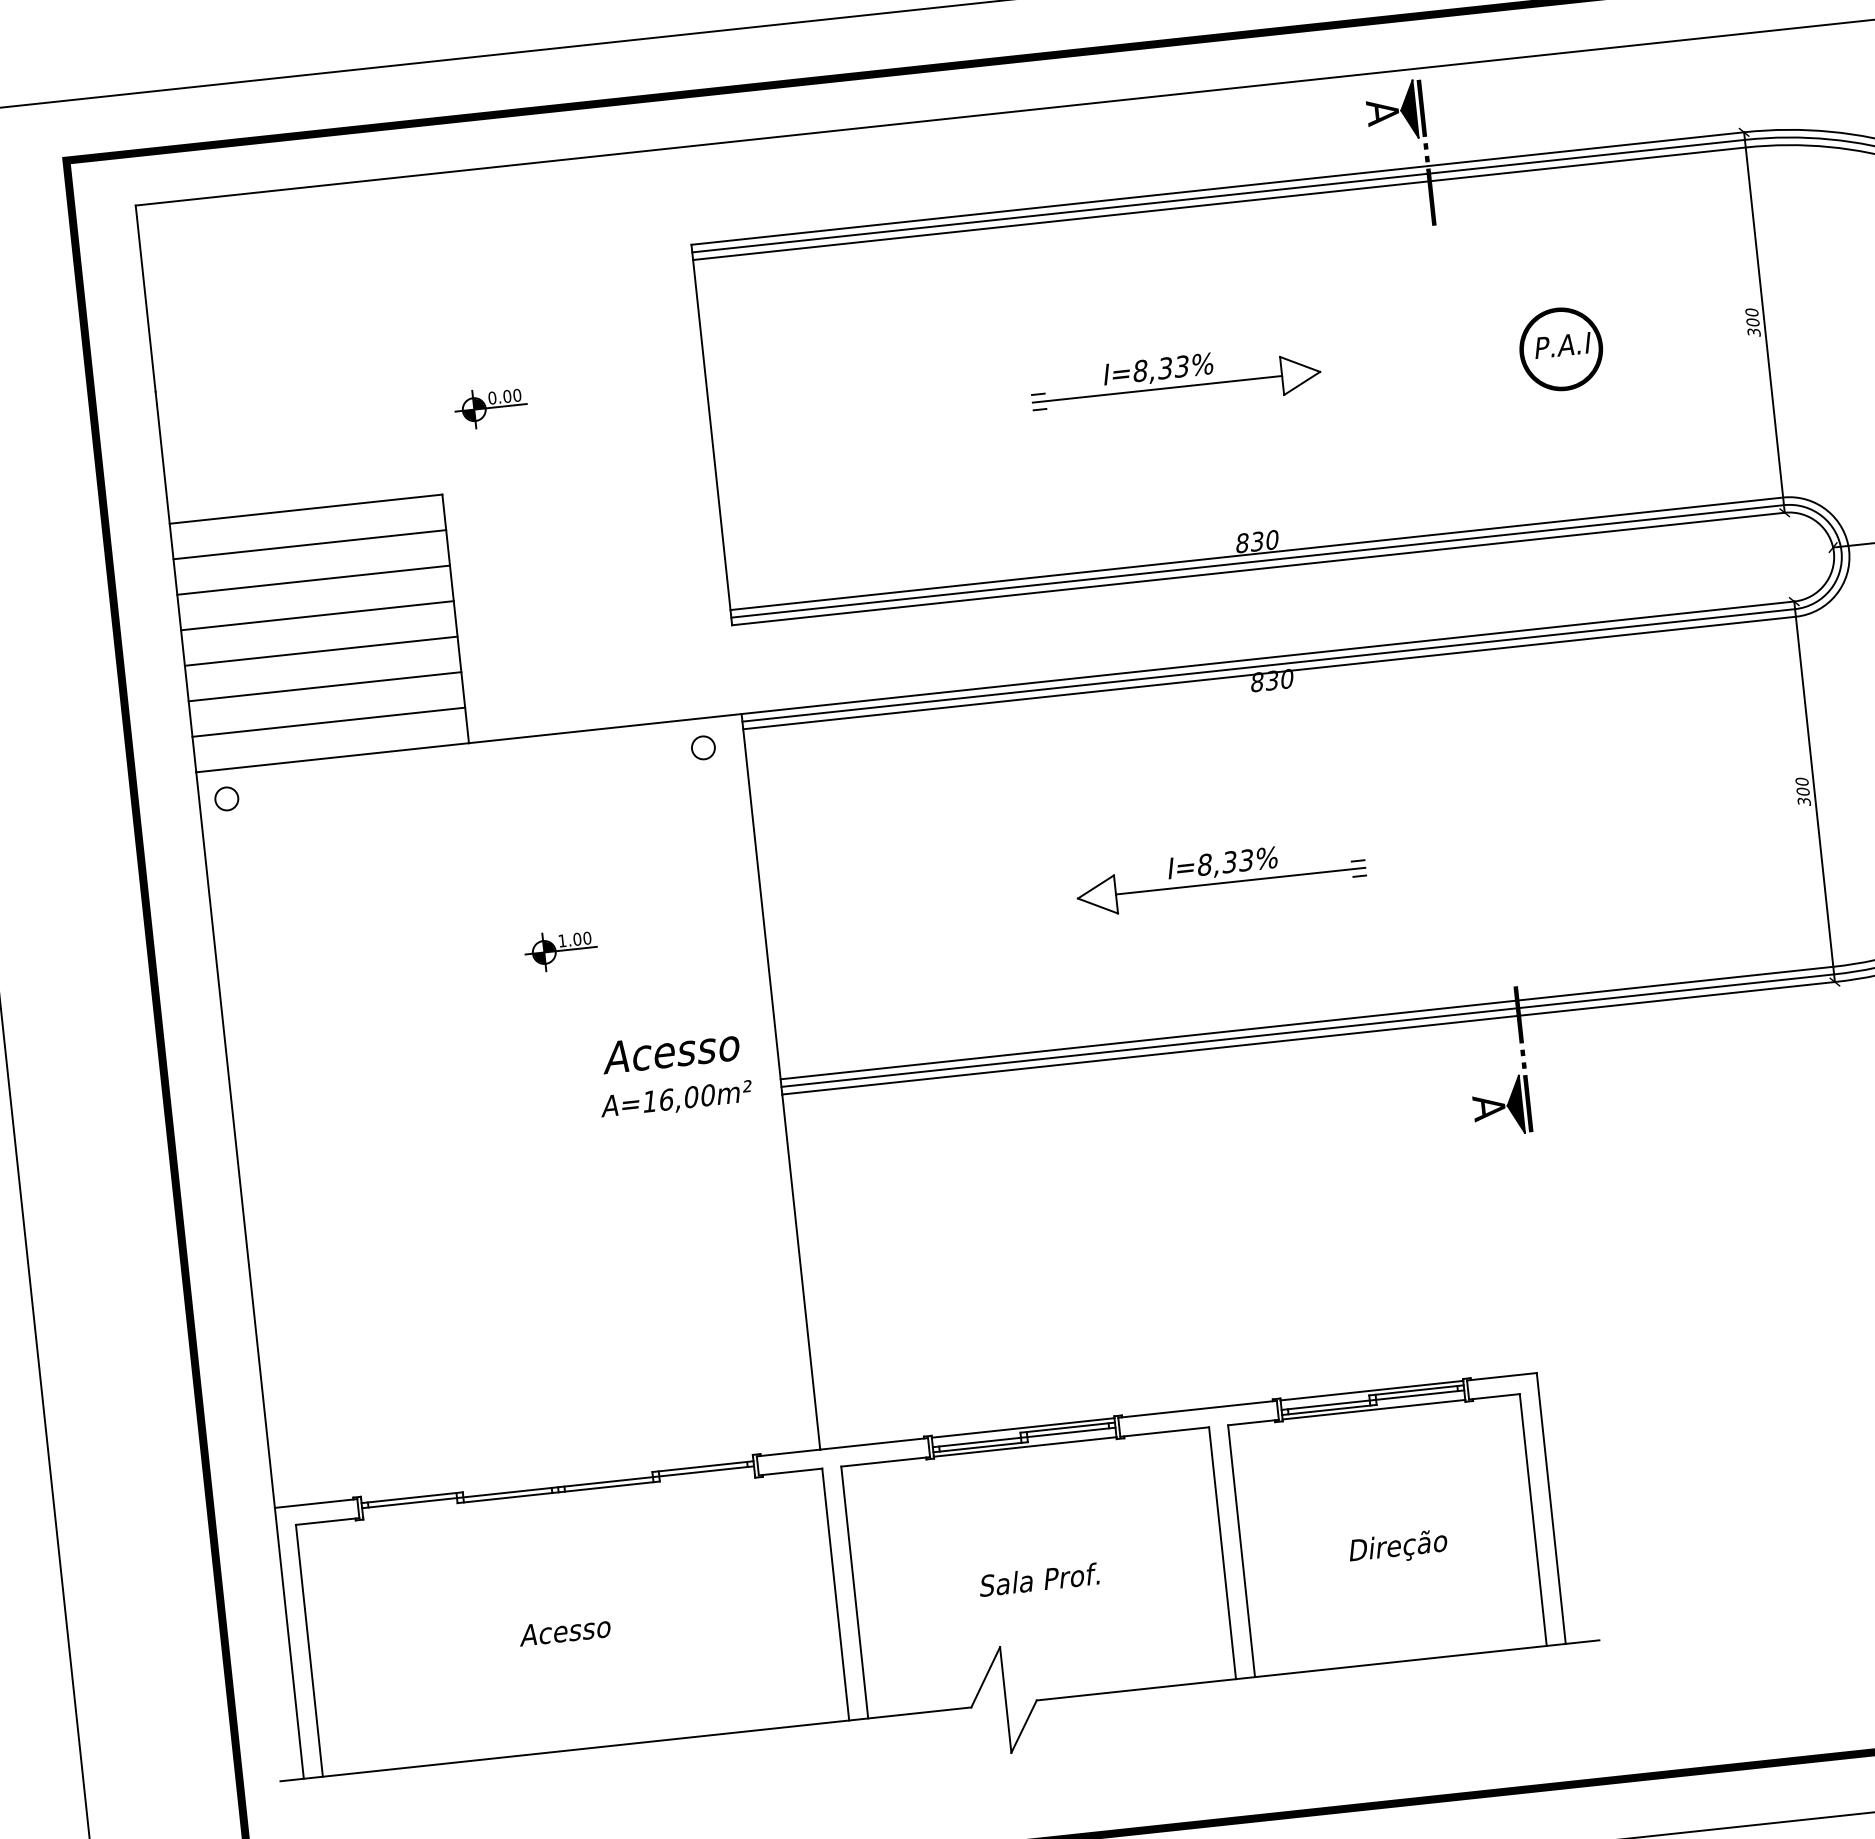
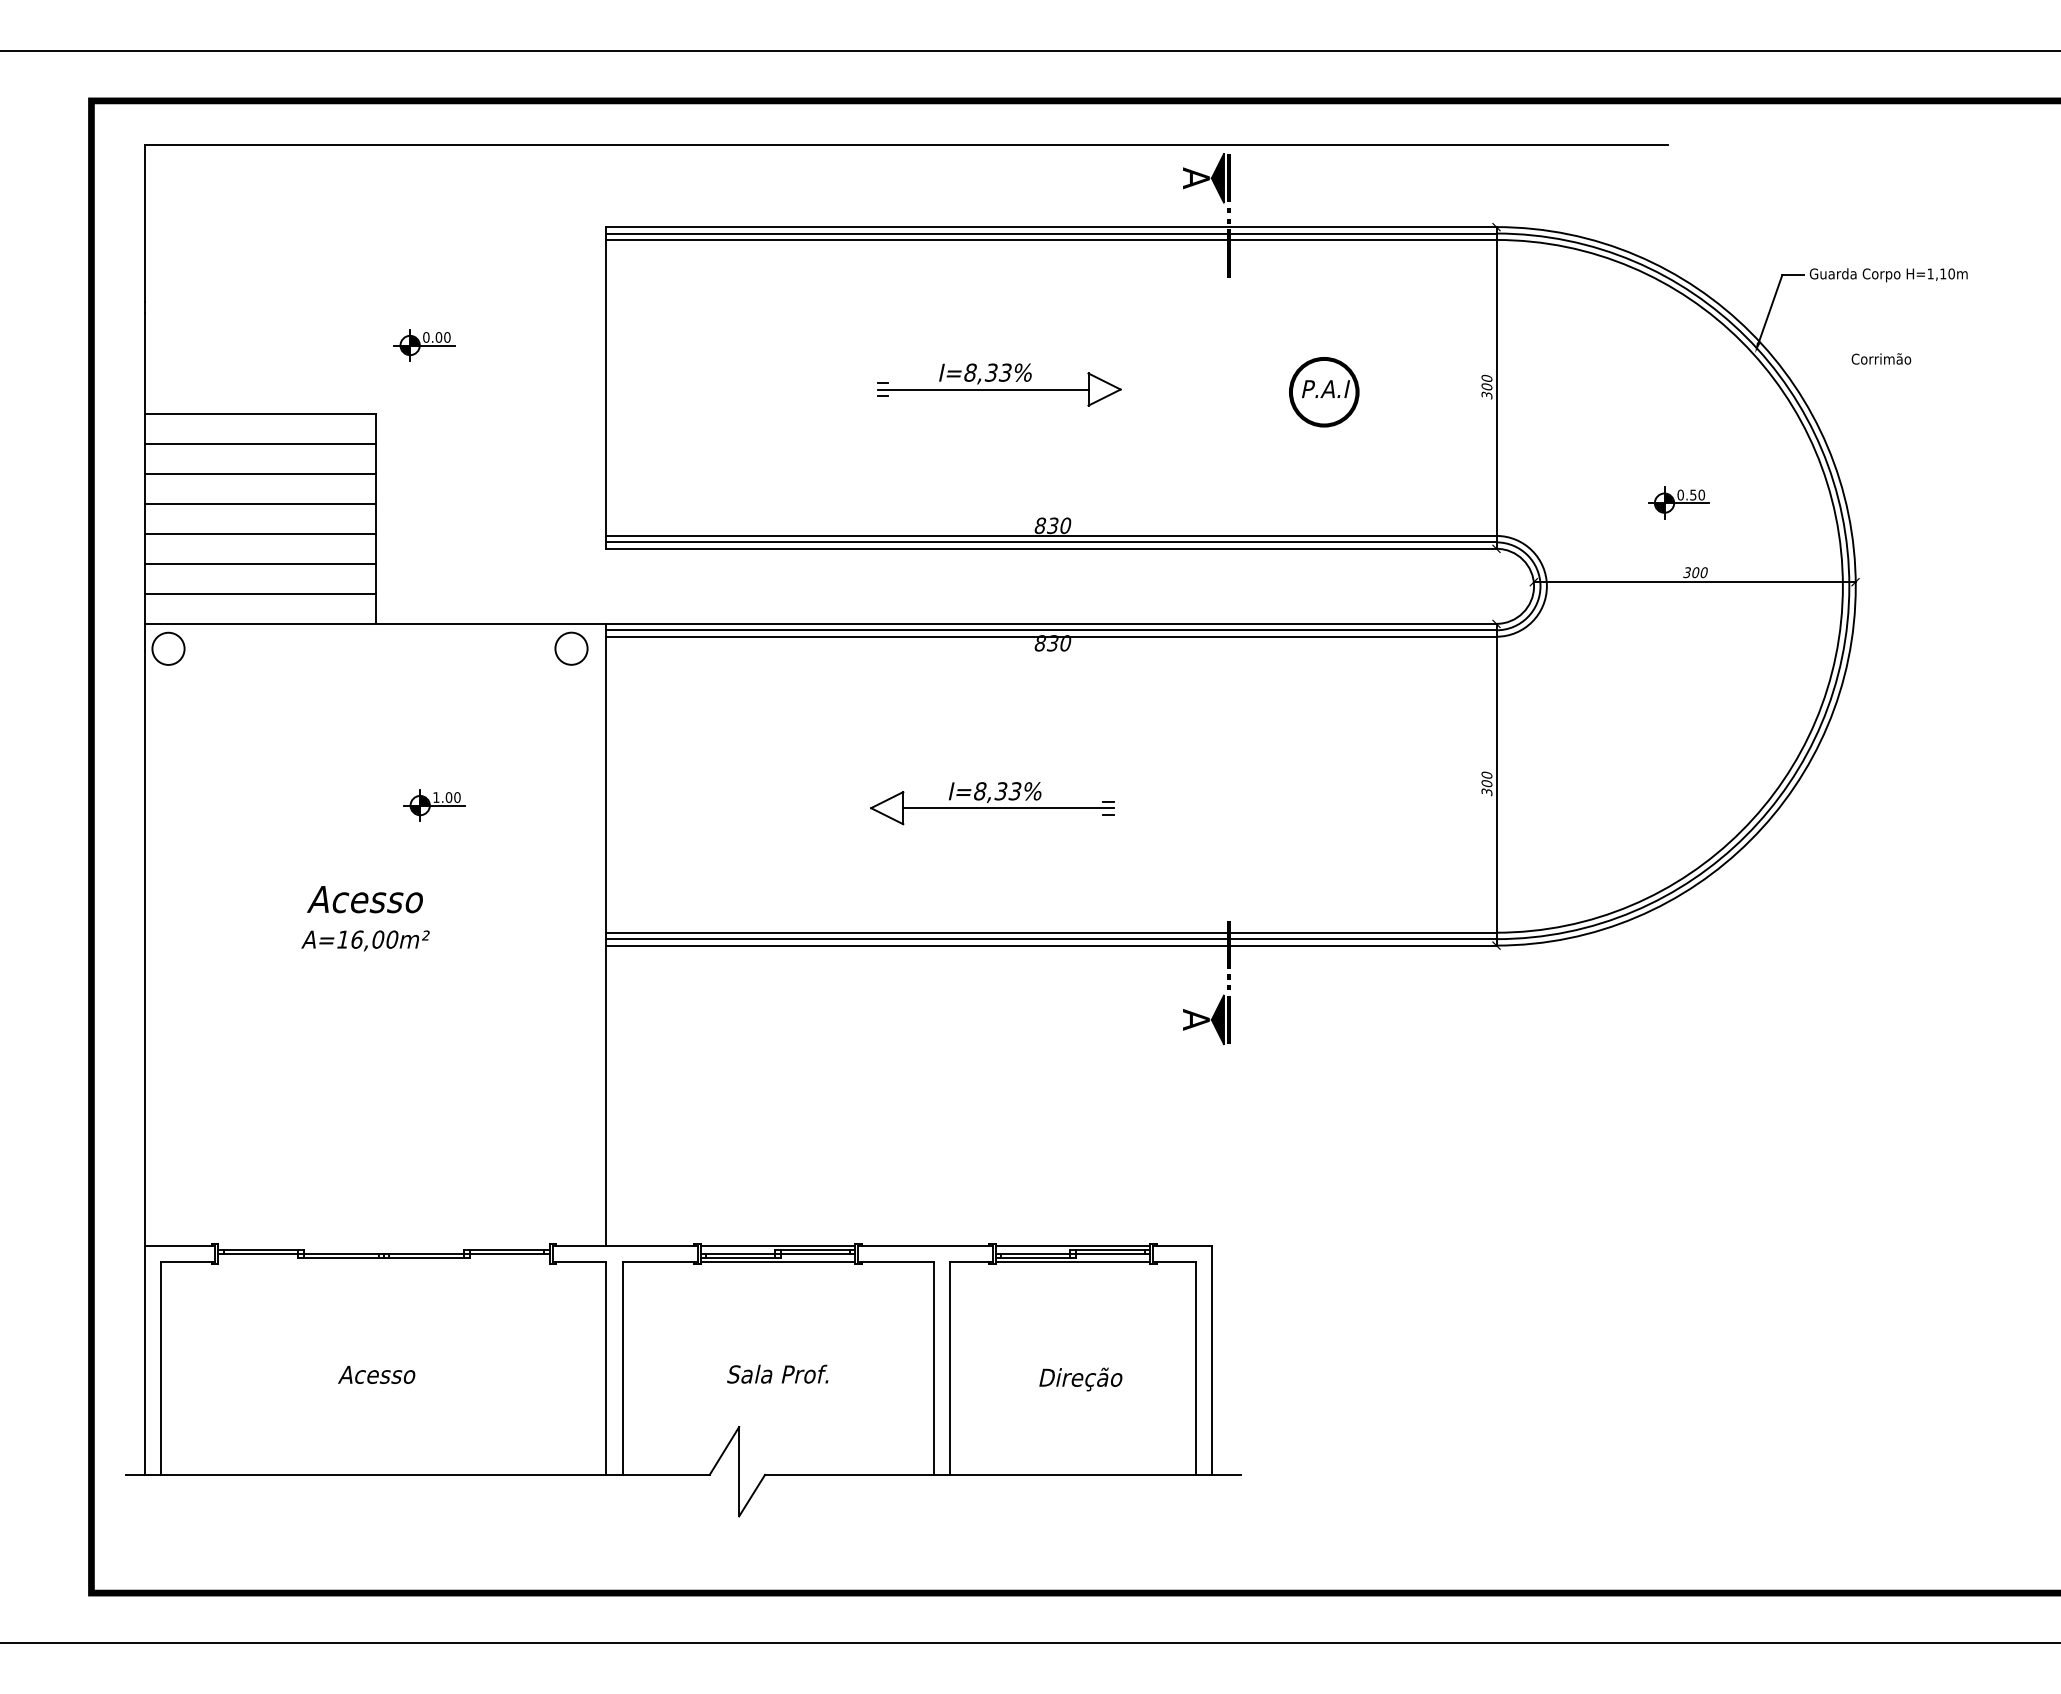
circle: (703, 747) -> (571, 648), size x1.67
circle: (226, 798) -> (168, 648), size x1.67
text: (673, 1073) -> (365, 918), moved

